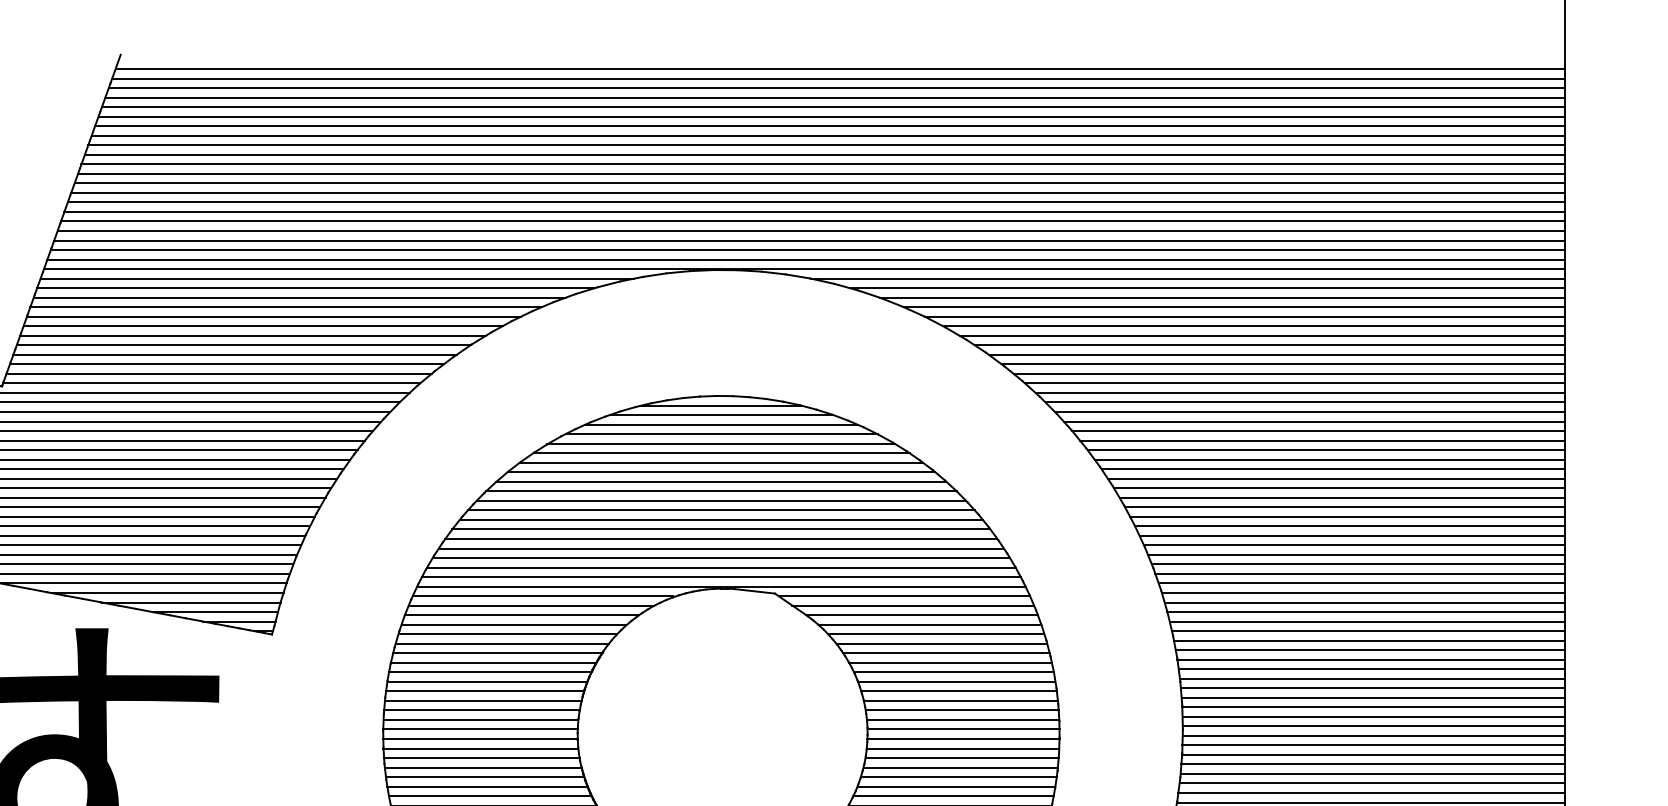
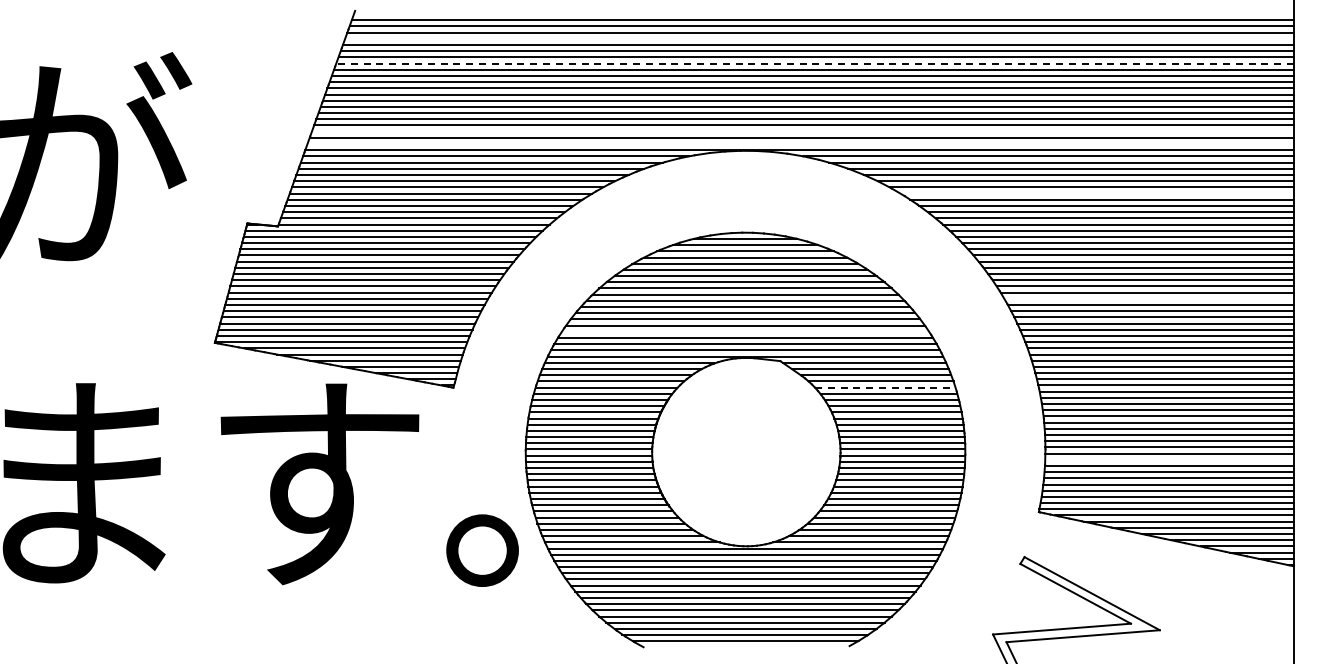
line: (835, 97) -> (819, 38), removed
line: (829, 135) -> (815, 63), solid -> dashed
line: (809, 240) -> (802, 131), removed
line: (805, 260) -> (800, 144), removed
line: (1261, 335) -> (1096, 193), removed
line: (1341, 497) -> (1148, 298), removed
line: (721, 547) -> (745, 331), removed
line: (936, 634) -> (885, 387), solid -> dashed
line: (1373, 744) -> (1169, 459), removed

